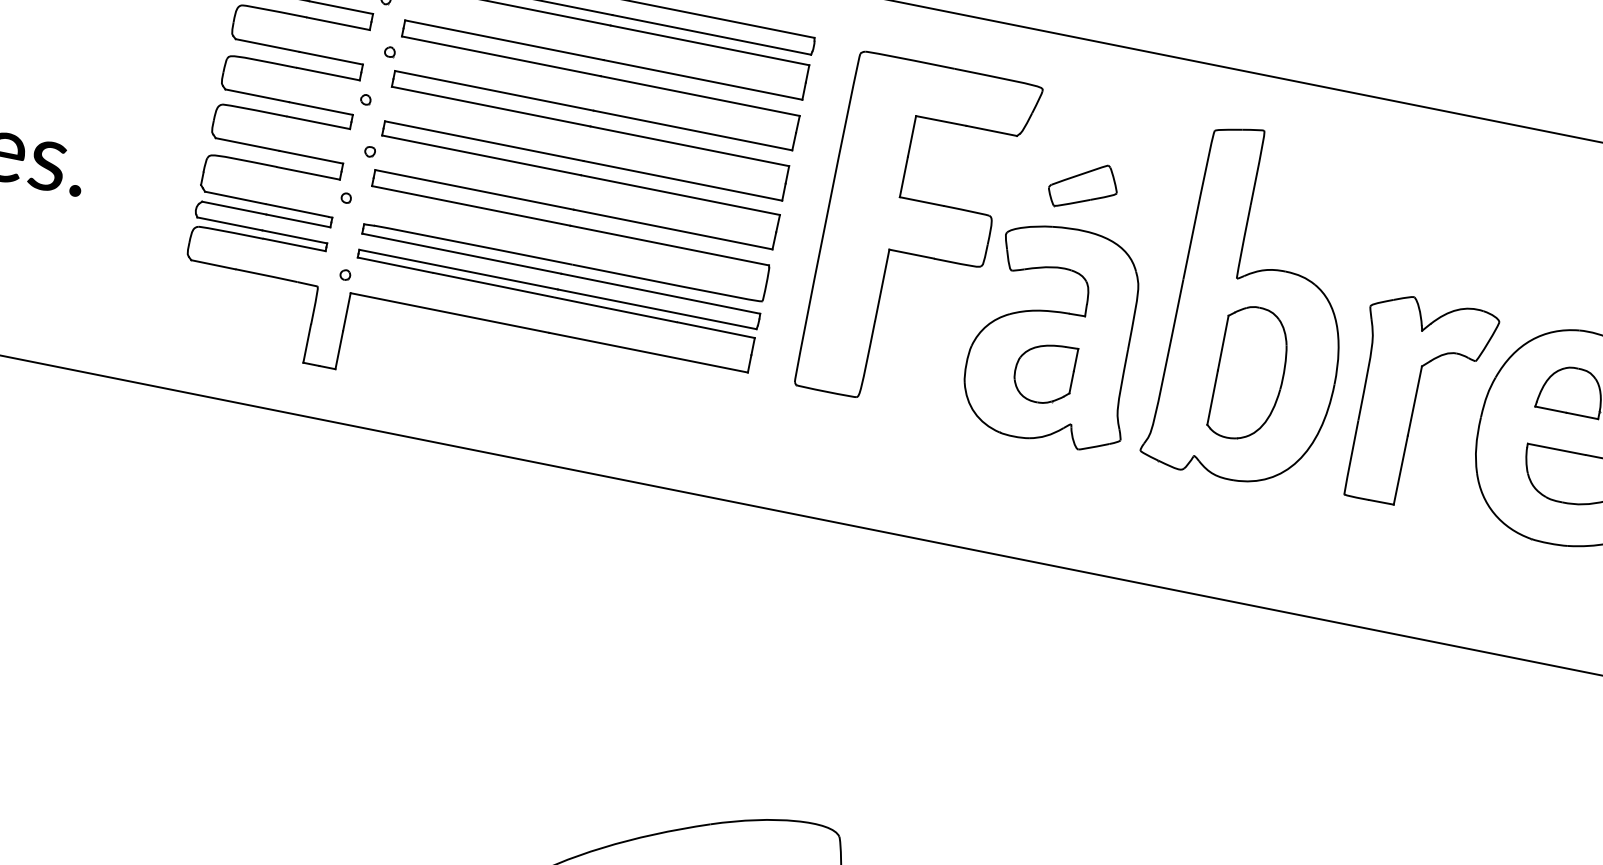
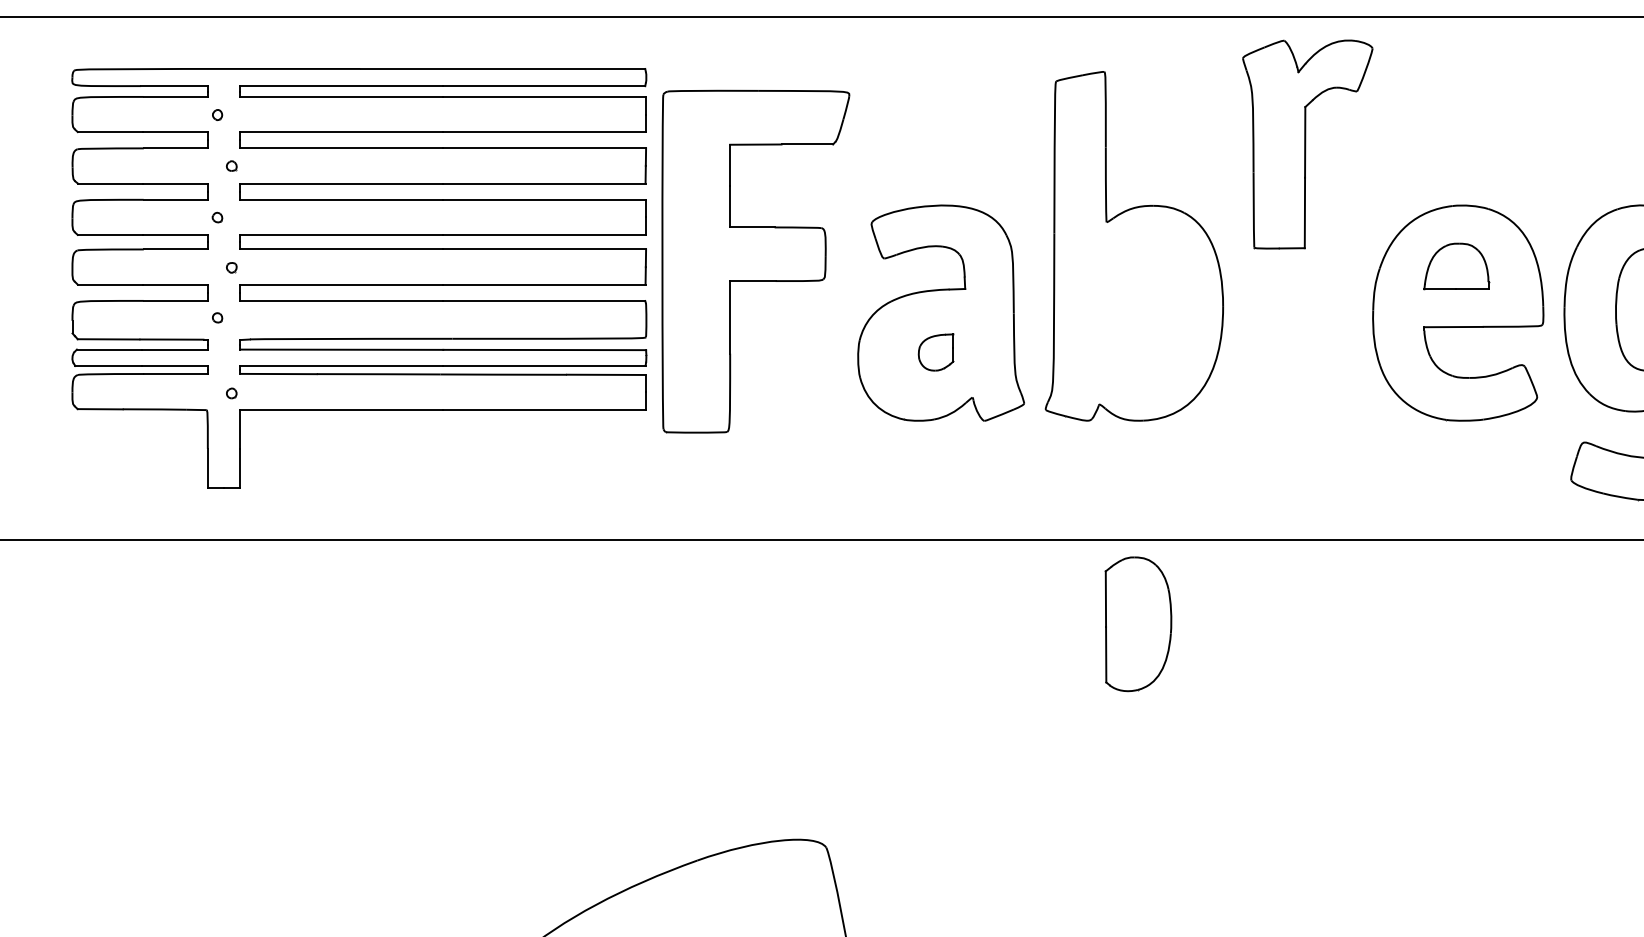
part: (1082, 185) -> (937, 161), removed
part: (918, 235) -> (755, 261), moved
part: (1043, 372) -> (935, 352), size x0.6
part: (1250, 374) -> (1138, 624), moved
part: (1416, 403) -> (1307, 144), moved

